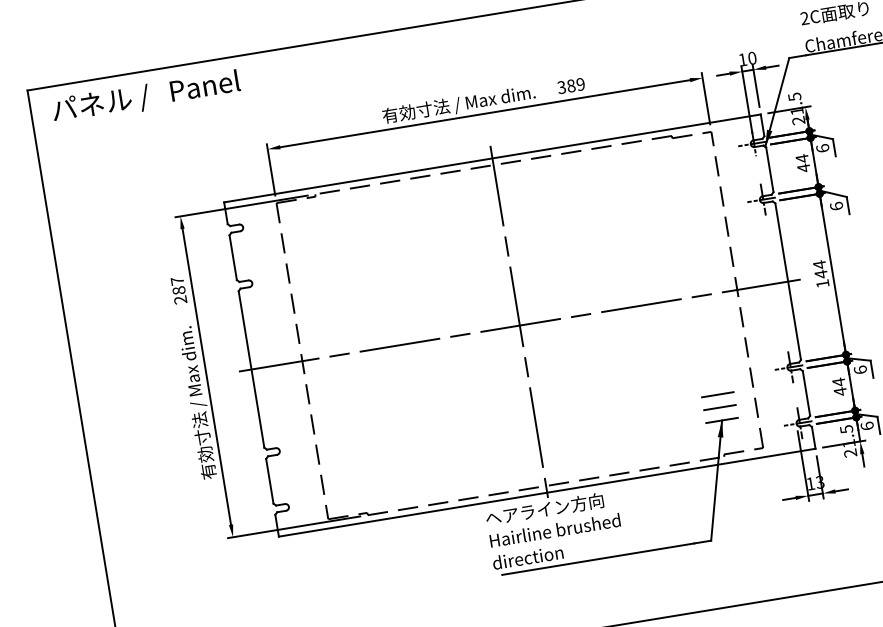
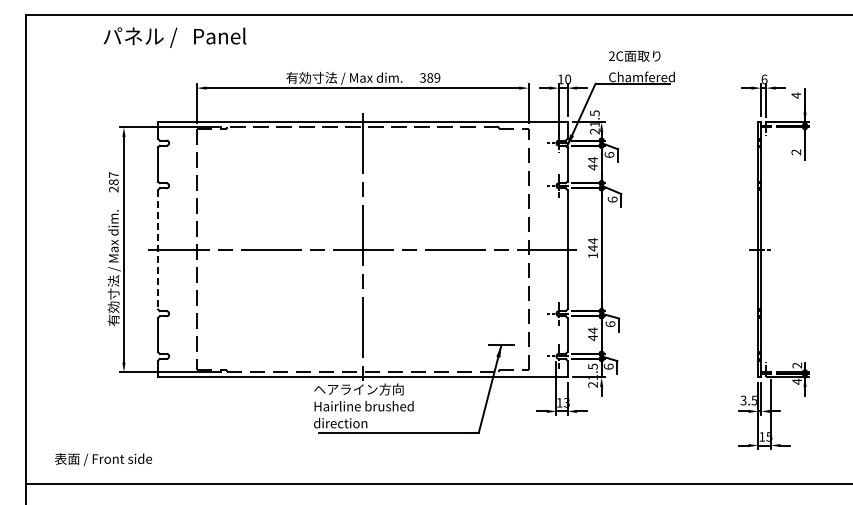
text: (145, 97) -> (174, 37), moved
line: (252, 369) -> (158, 249), solid -> dashed
line: (717, 395) -> (501, 325), removed
line: (720, 408) -> (501, 335), removed

